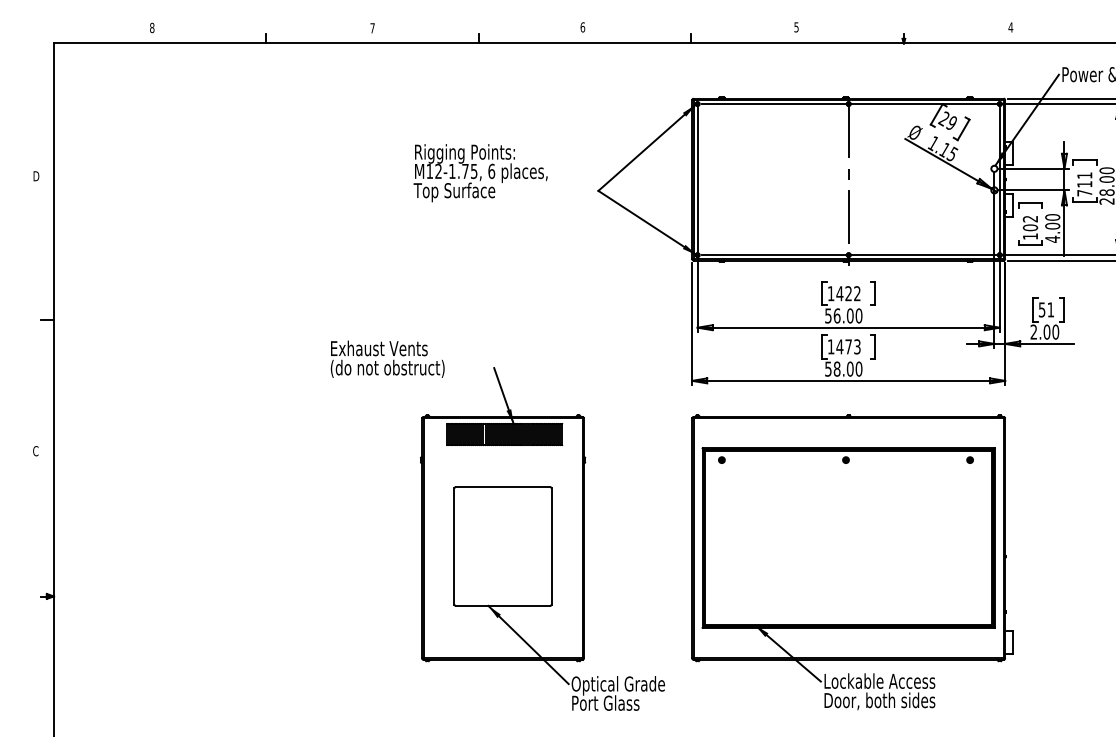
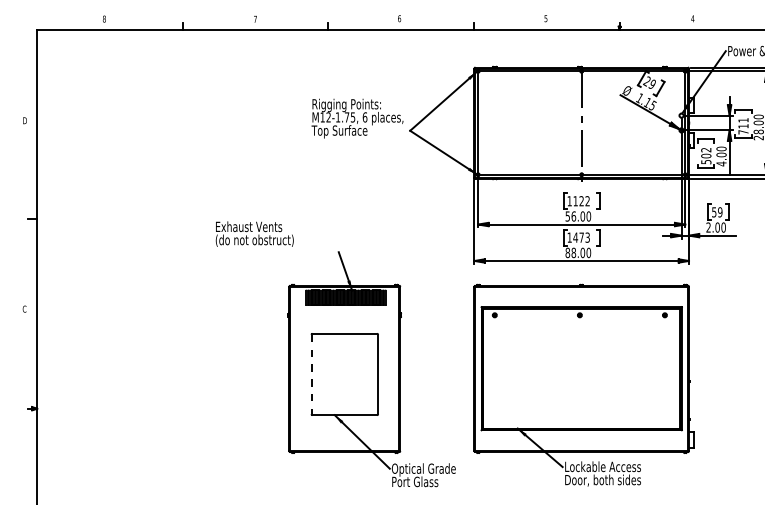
text: (480, 172) -> (357, 118), moved
text: (1030, 237) -> (706, 162), 102 -> 502
text: (839, 294) -> (575, 201), 1422 -> 1122
text: (1051, 310) -> (720, 212), 51 -> 59
text: (387, 358) -> (254, 233), moved
text: (827, 368) -> (567, 252), 58.00 -> 88.00
line: (454, 546) -> (311, 374), solid -> dashed

